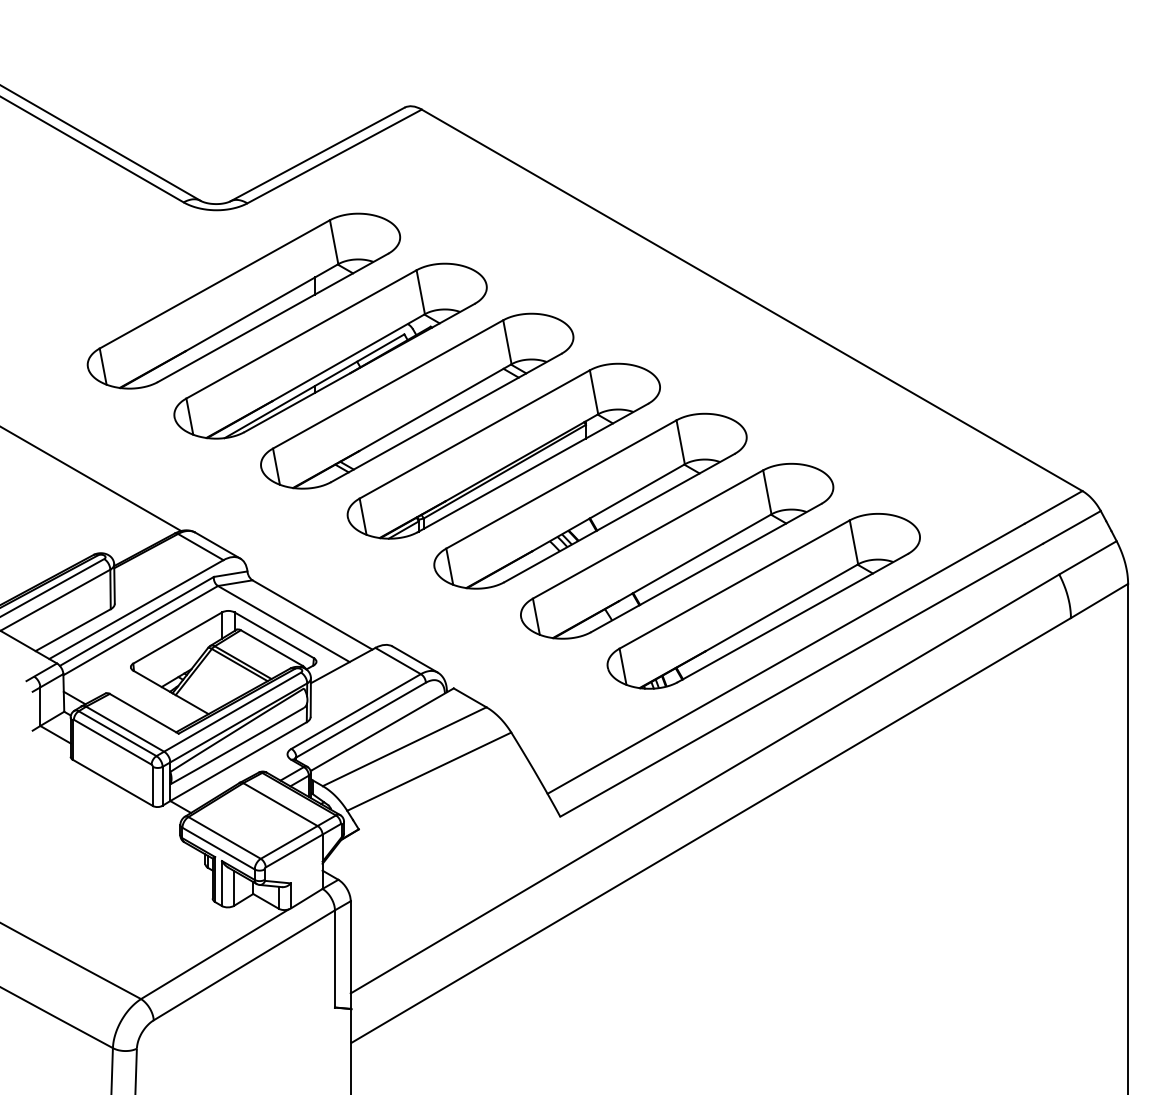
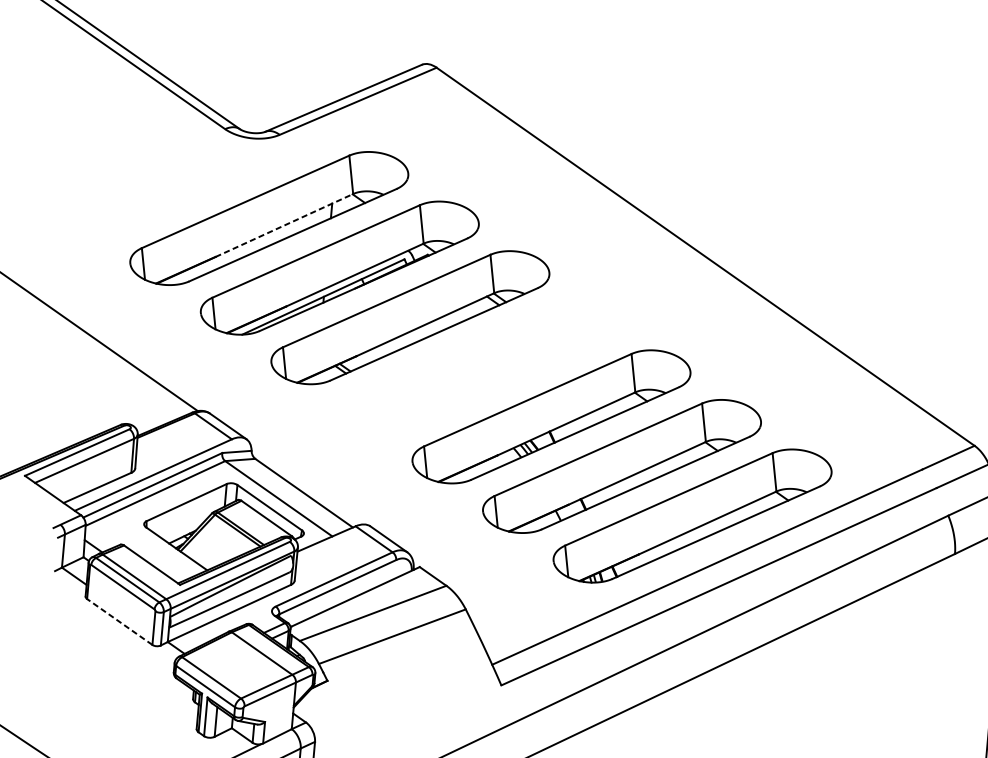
line: (262, 307) -> (284, 225), solid -> dashed
part: (503, 450) -> (480, 366), removed
line: (112, 782) -> (119, 621), solid -> dashed

